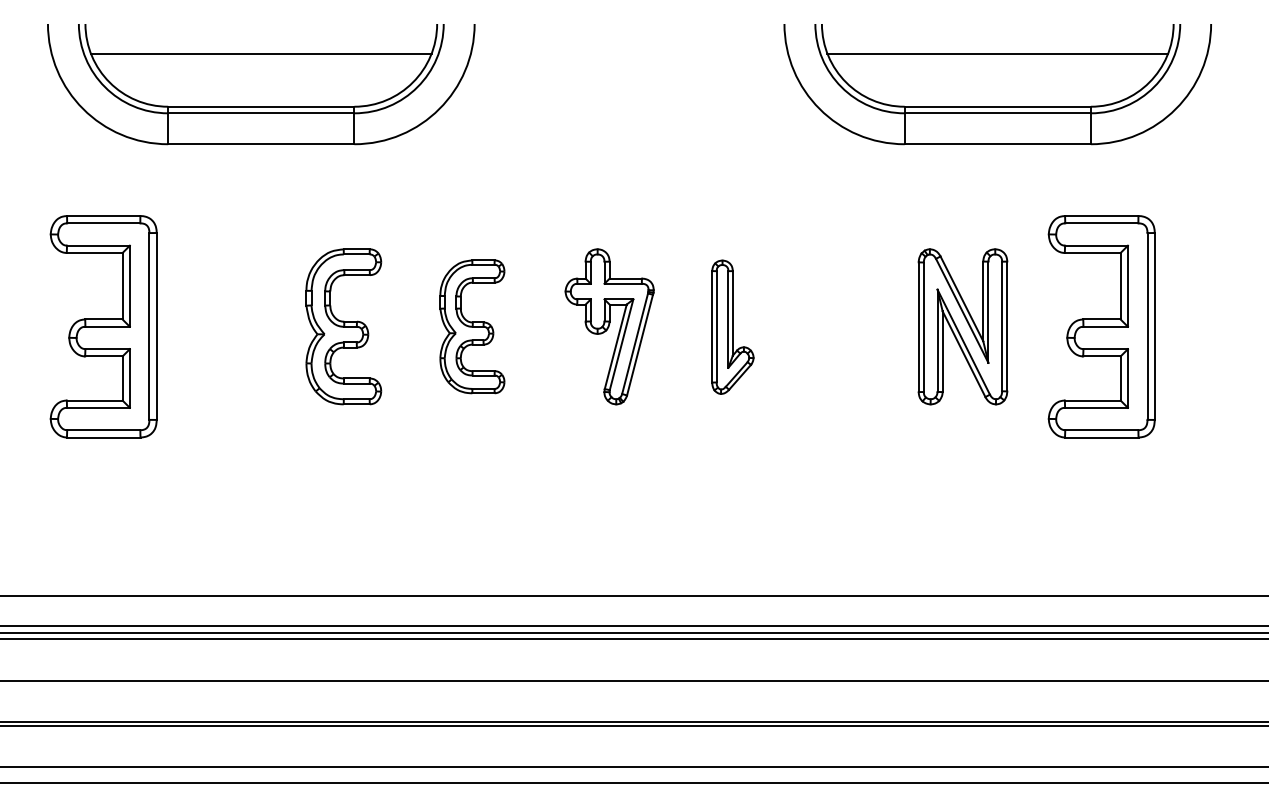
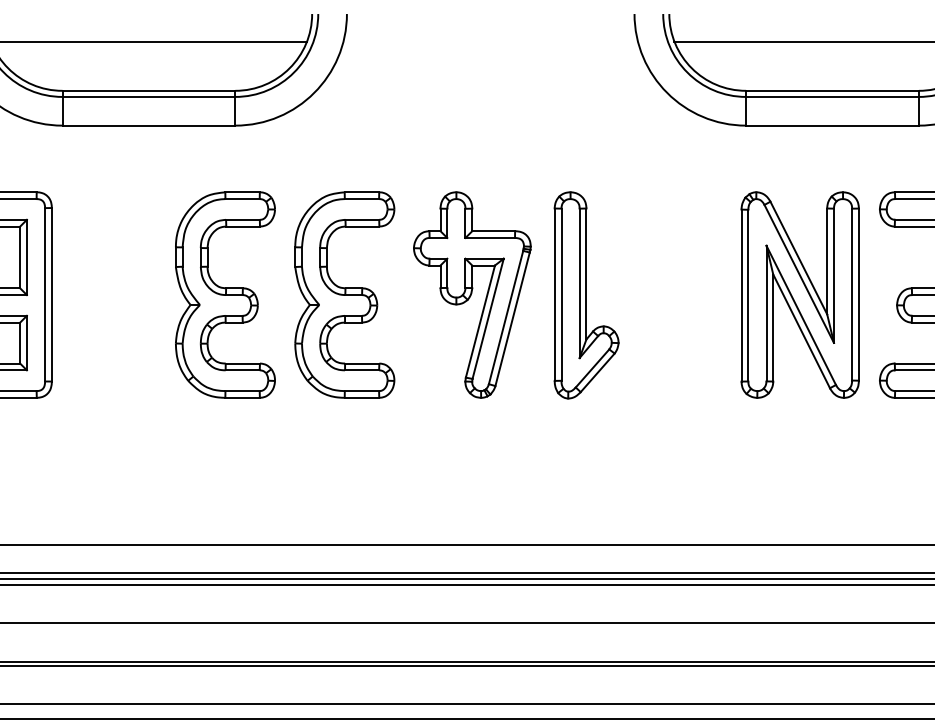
part: (343, 326) -> (225, 294), size x1.43
part: (472, 326) -> (344, 294), size x1.67
part: (609, 326) -> (472, 294), size x1.43
part: (962, 326) -> (799, 294), size x1.43
part: (732, 327) -> (586, 295), size x1.67

